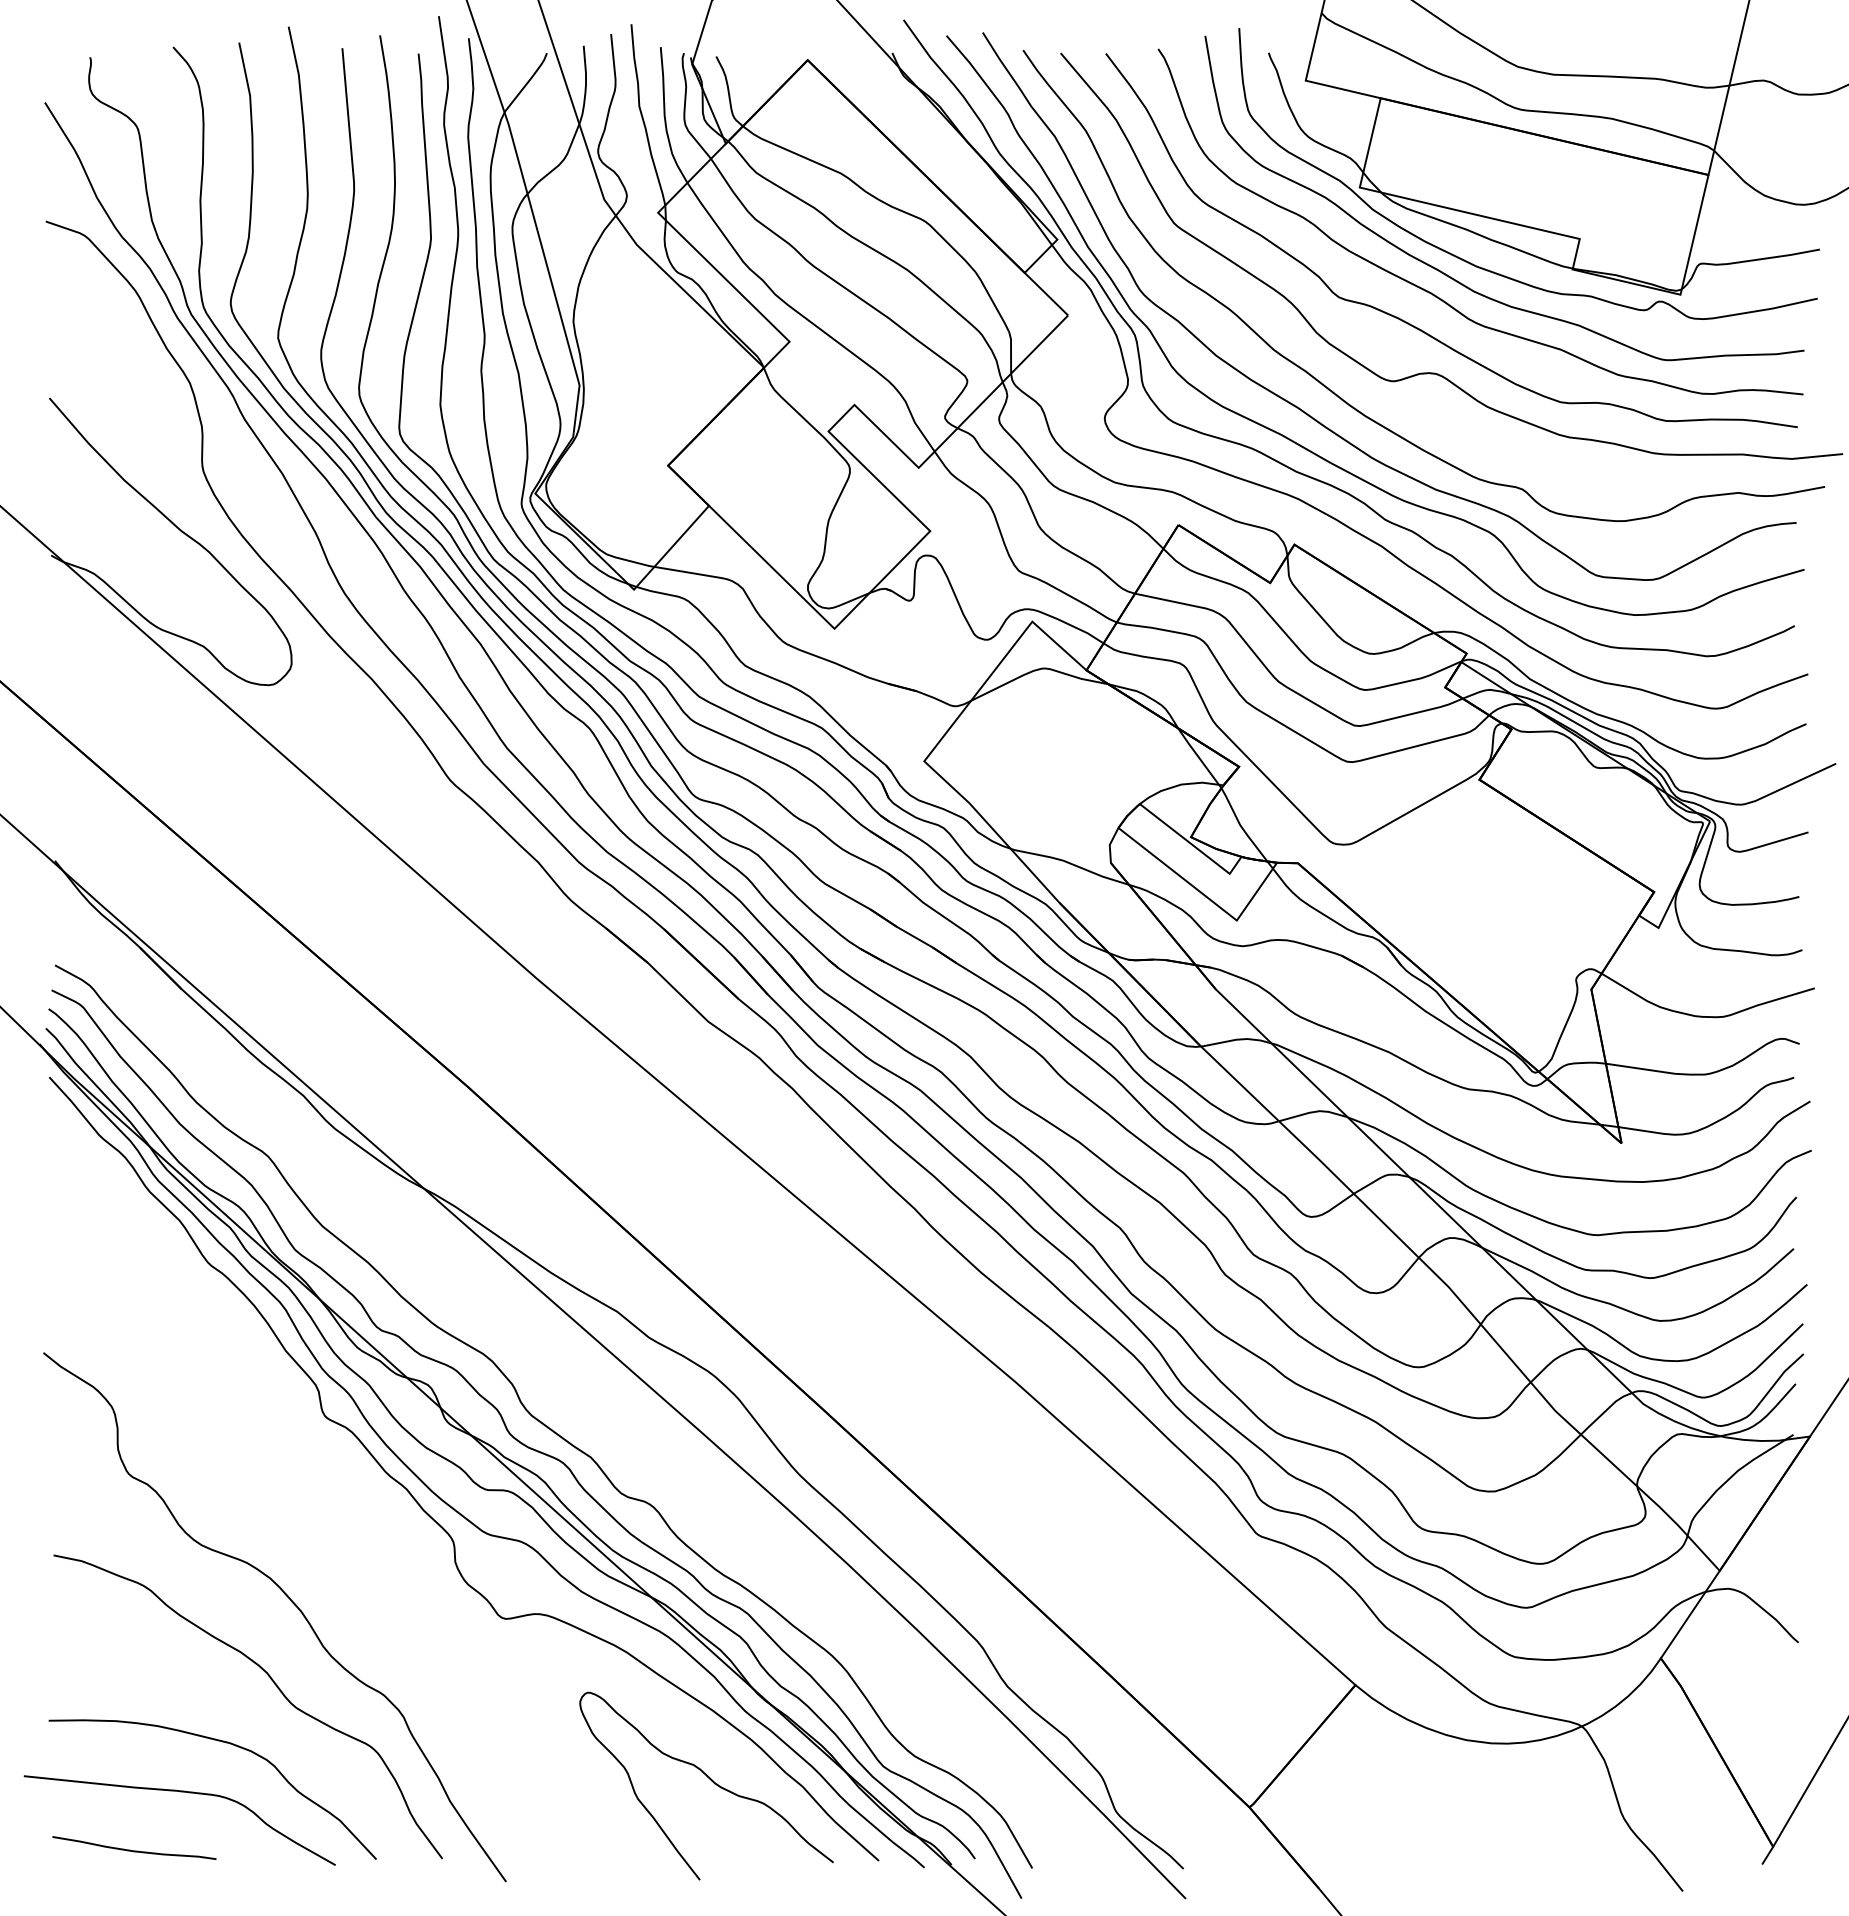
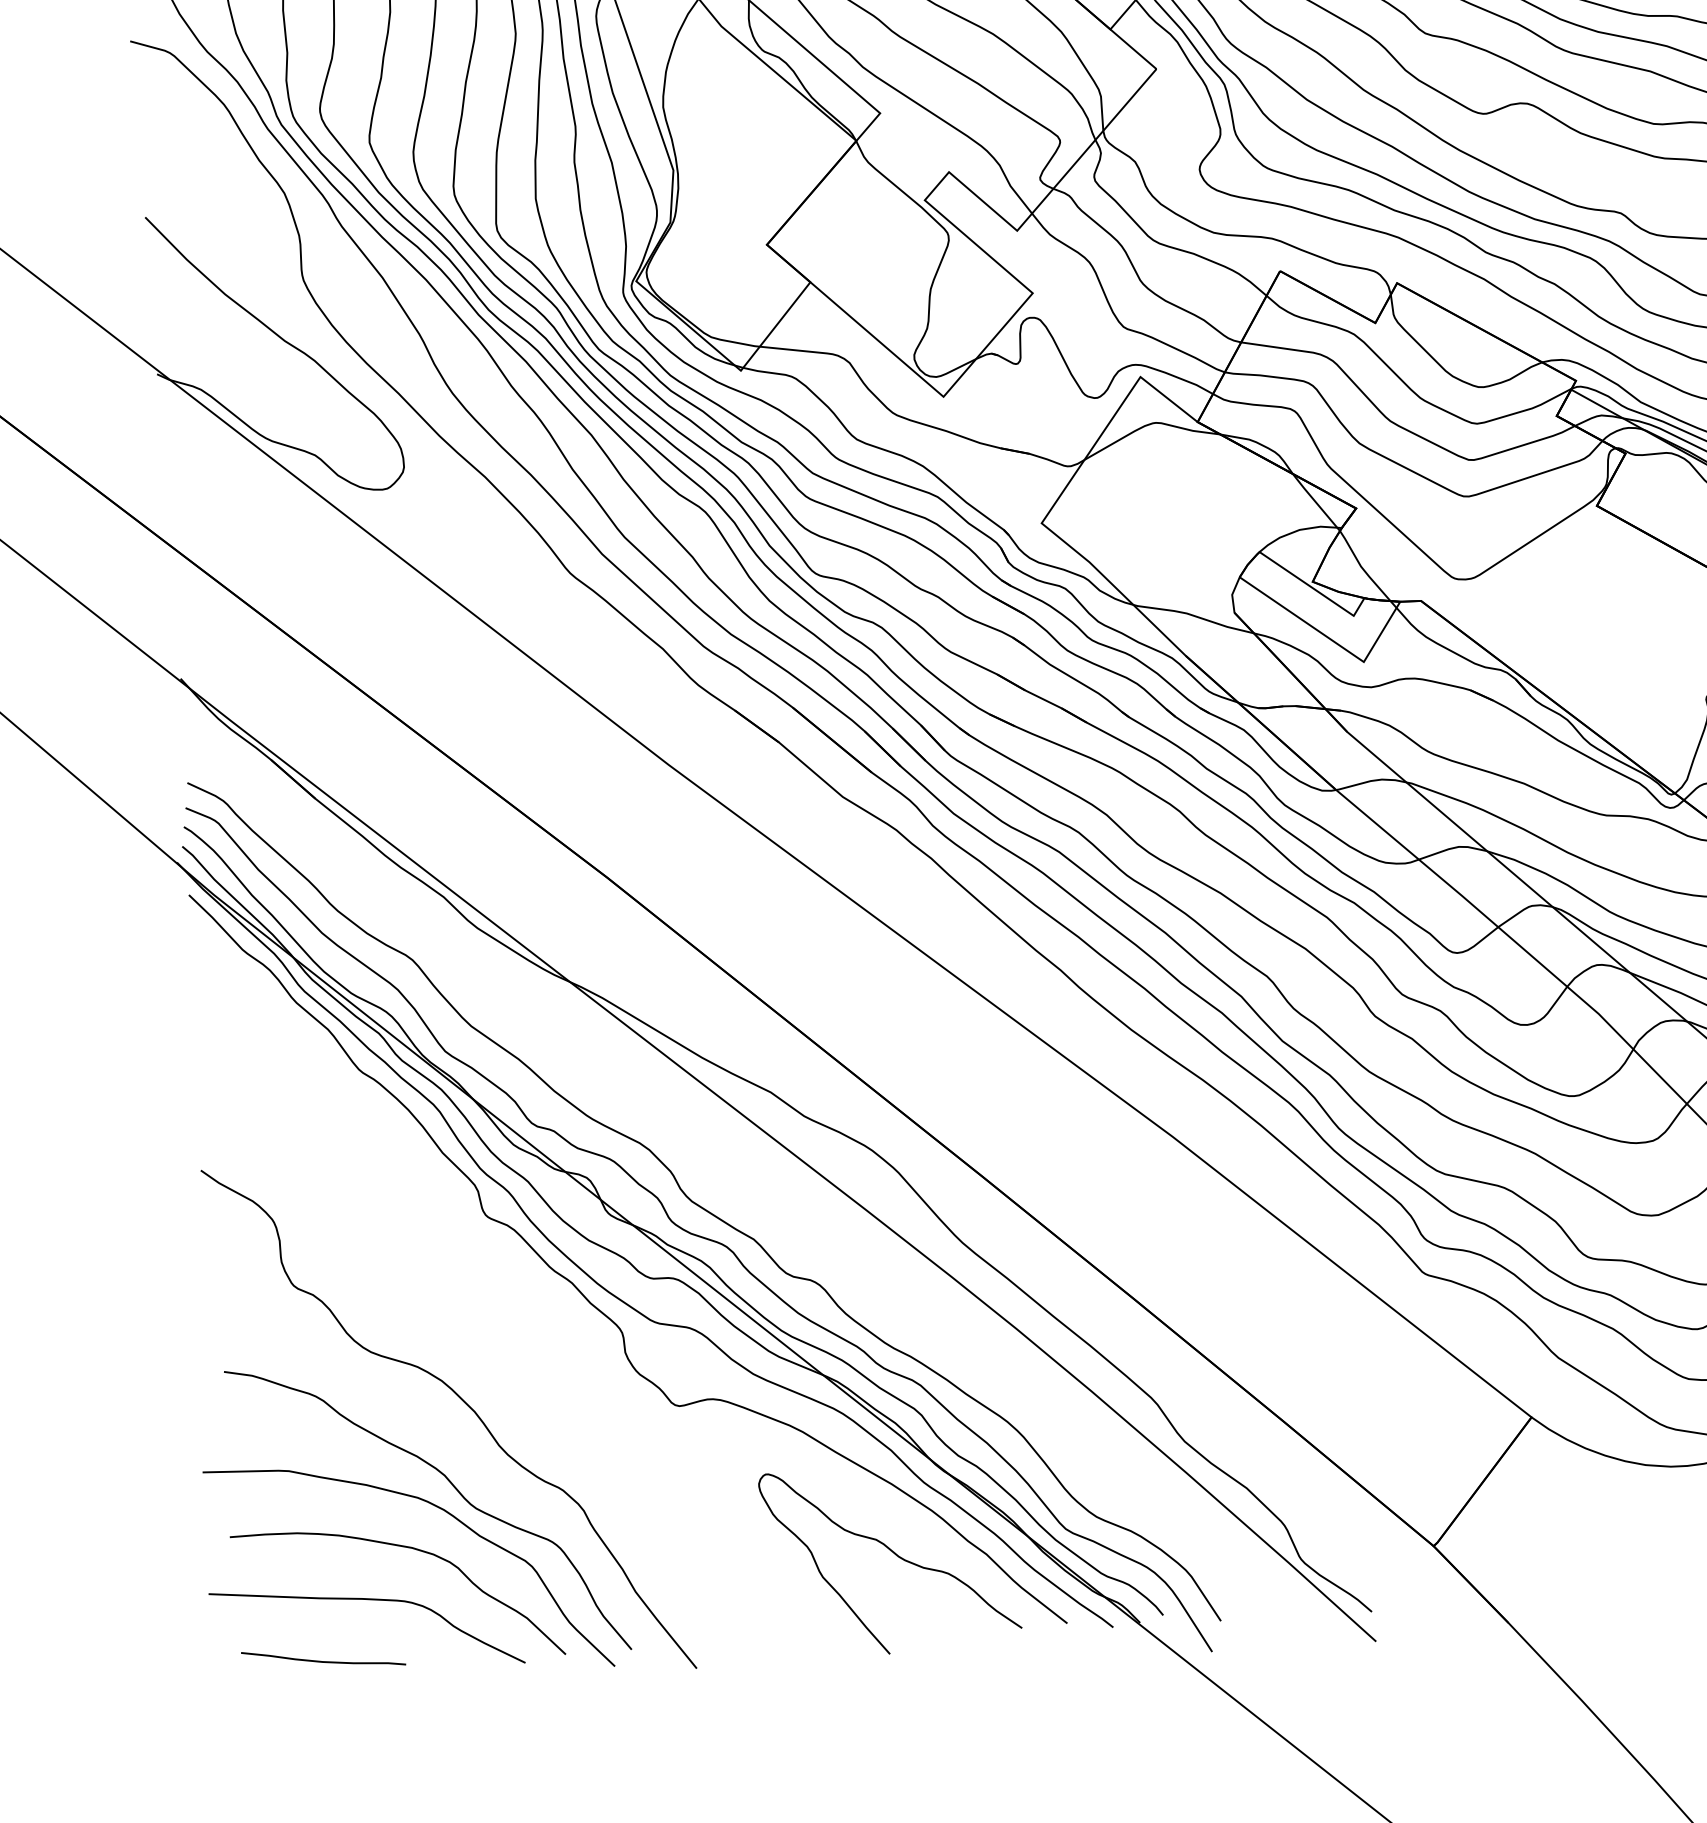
curve: (258, 1705) -> (438, 1508), added

